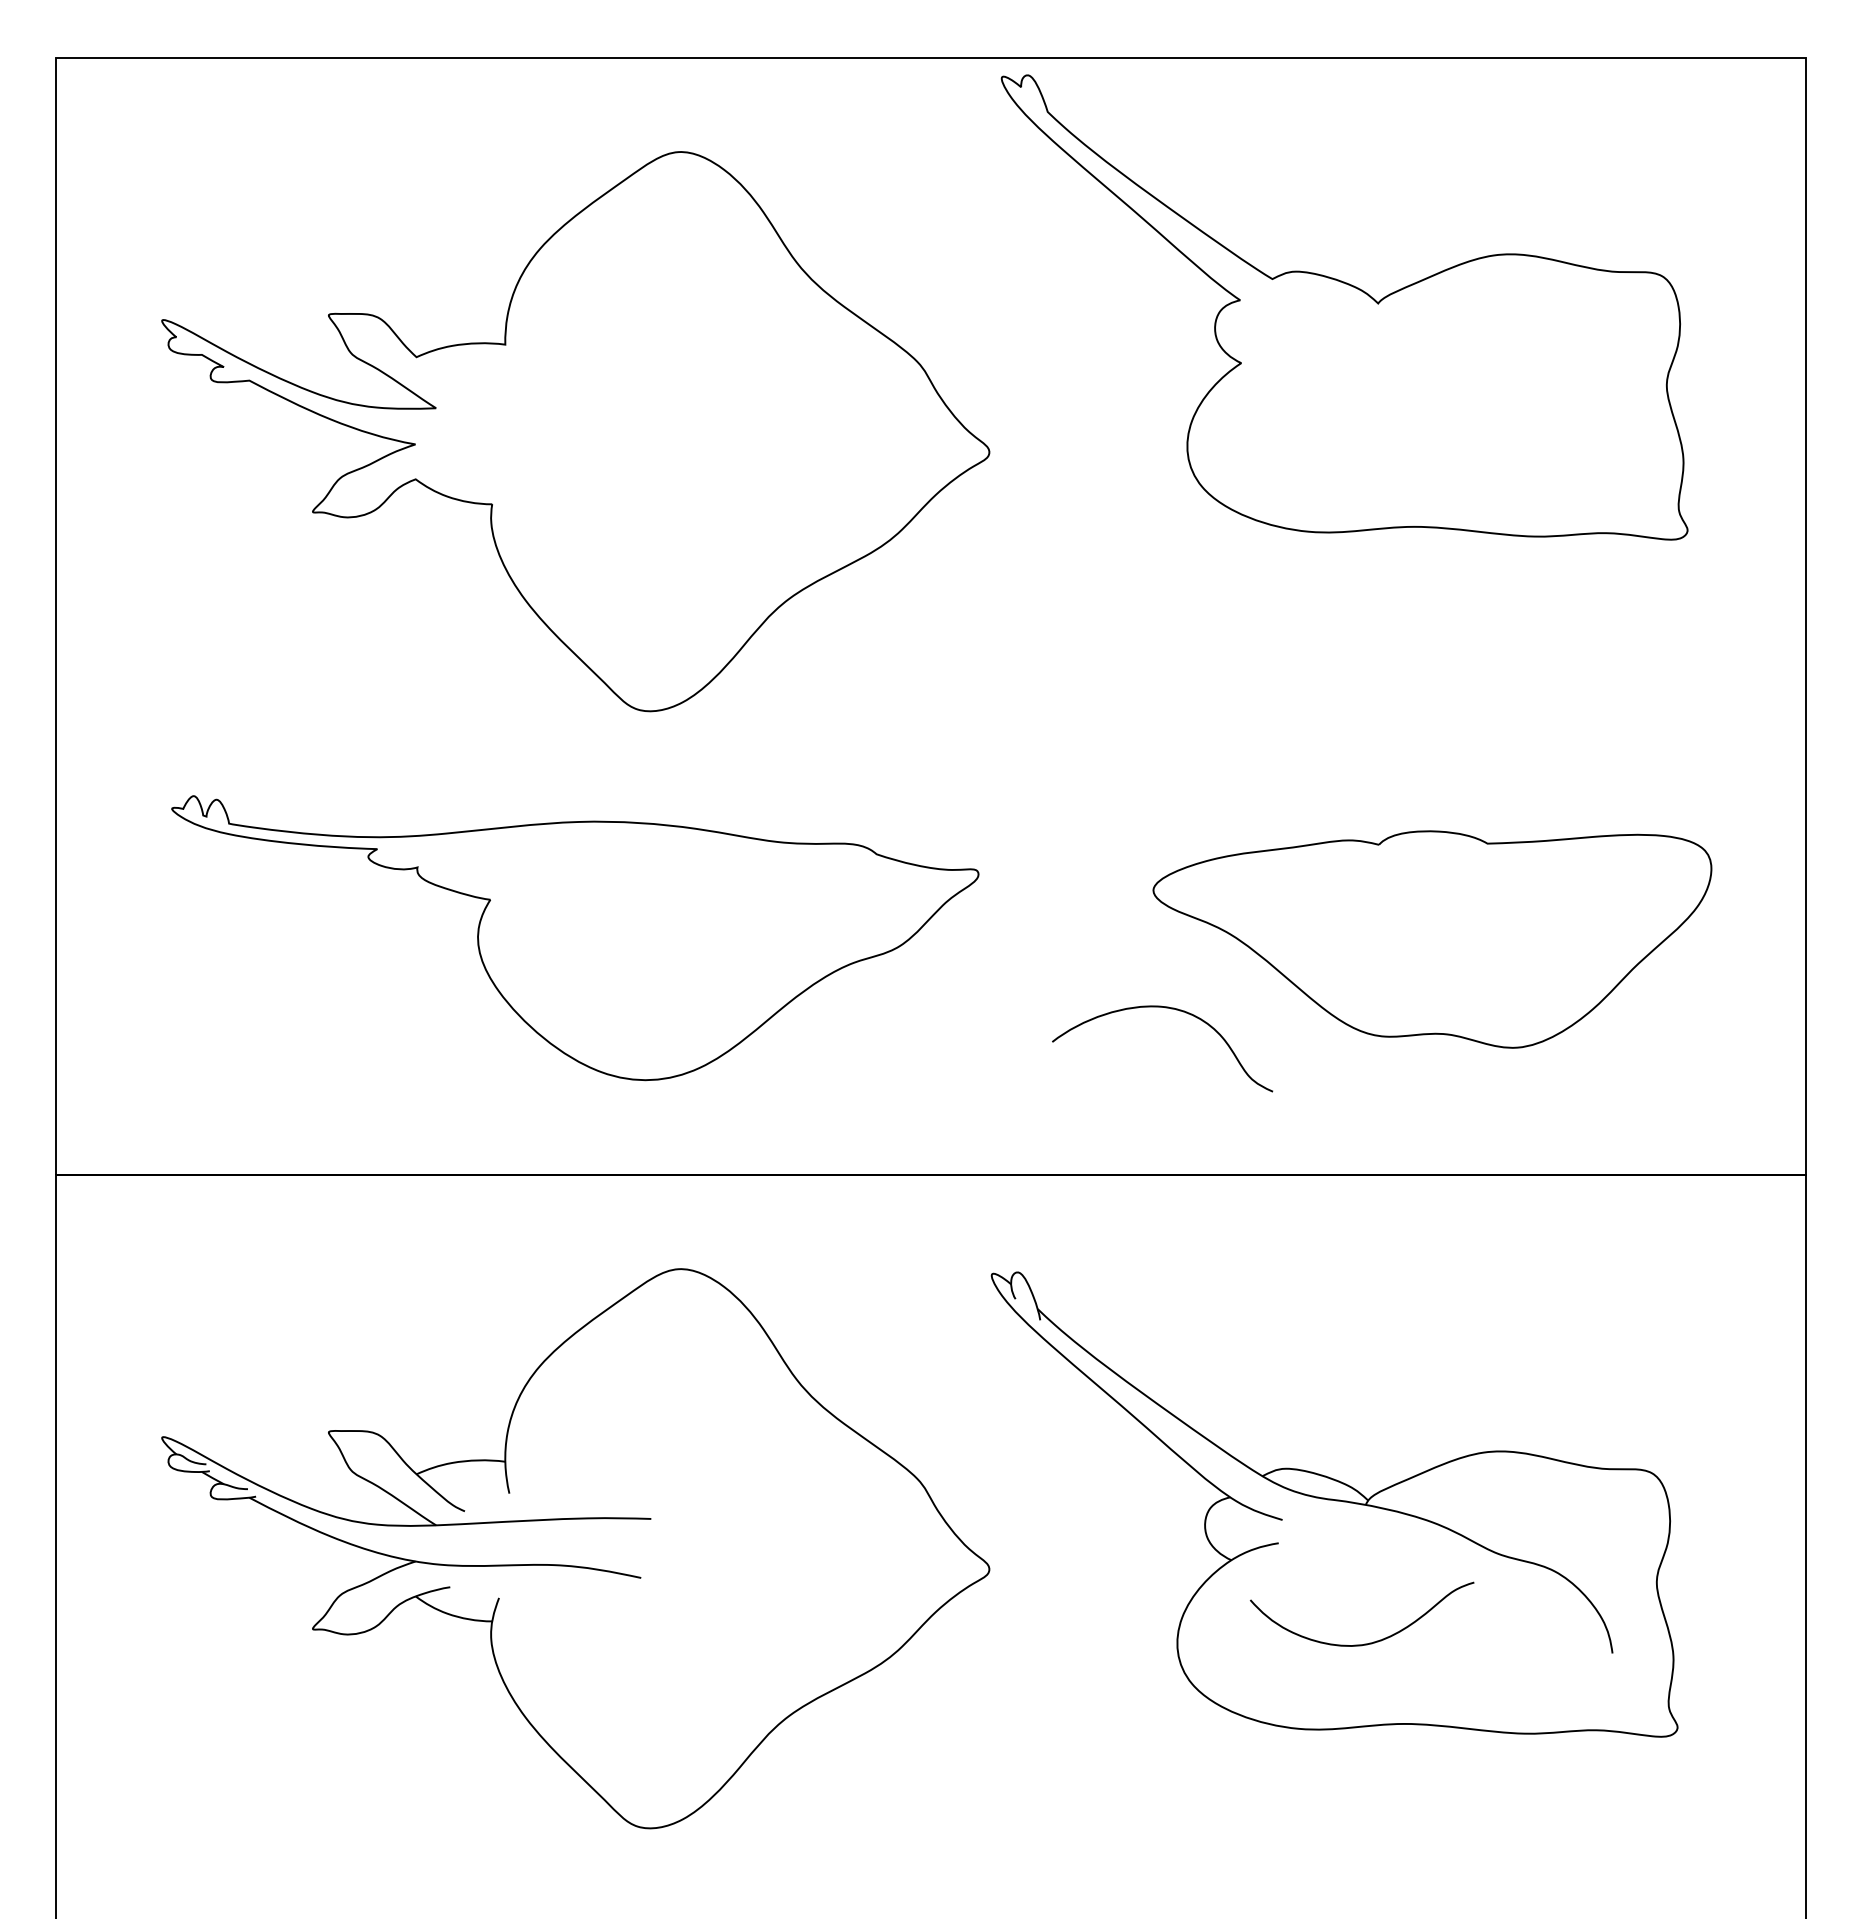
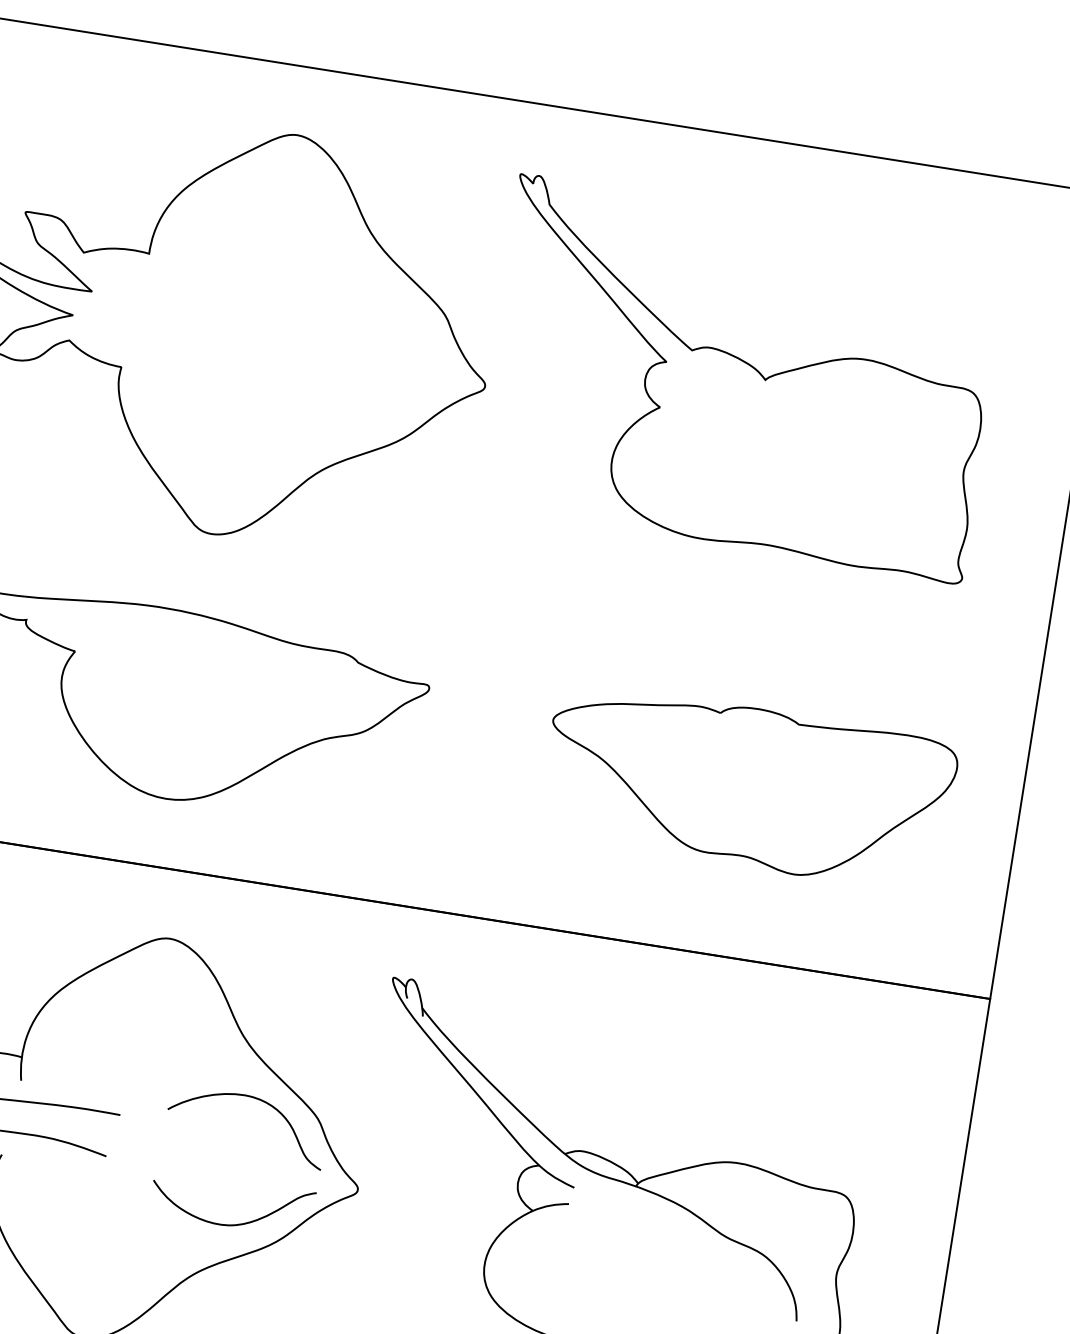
part: (1344, 307) -> (740, 379), moved
curve: (1171, 1009) -> (257, 1099), moved
curve: (1369, 1642) -> (234, 1224), moved

